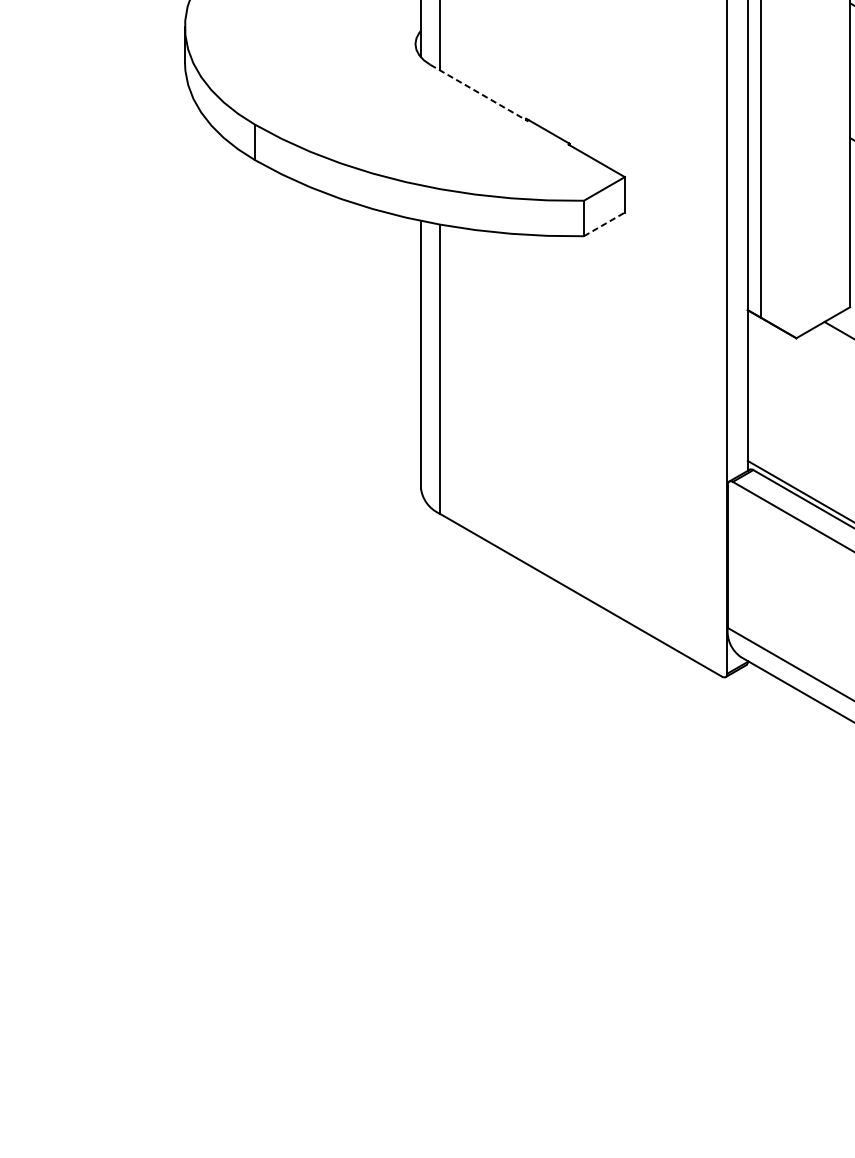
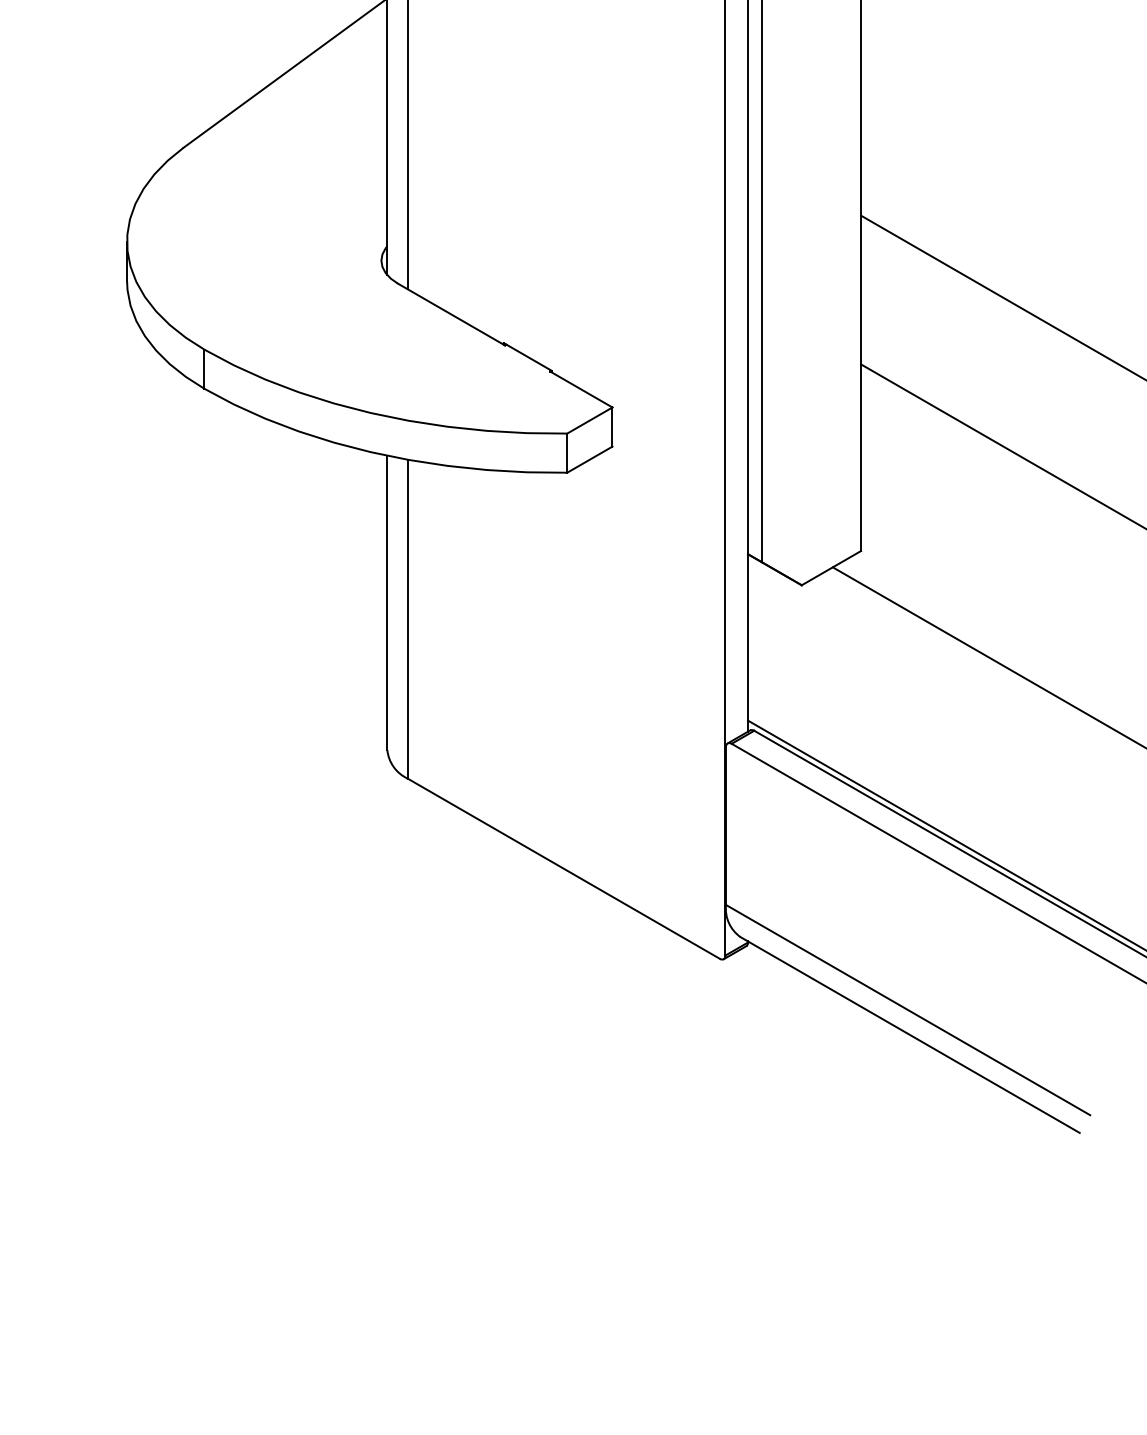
line: (478, 92) -> (451, 314), dashed -> solid
line: (604, 224) -> (590, 459), dashed -> solid

